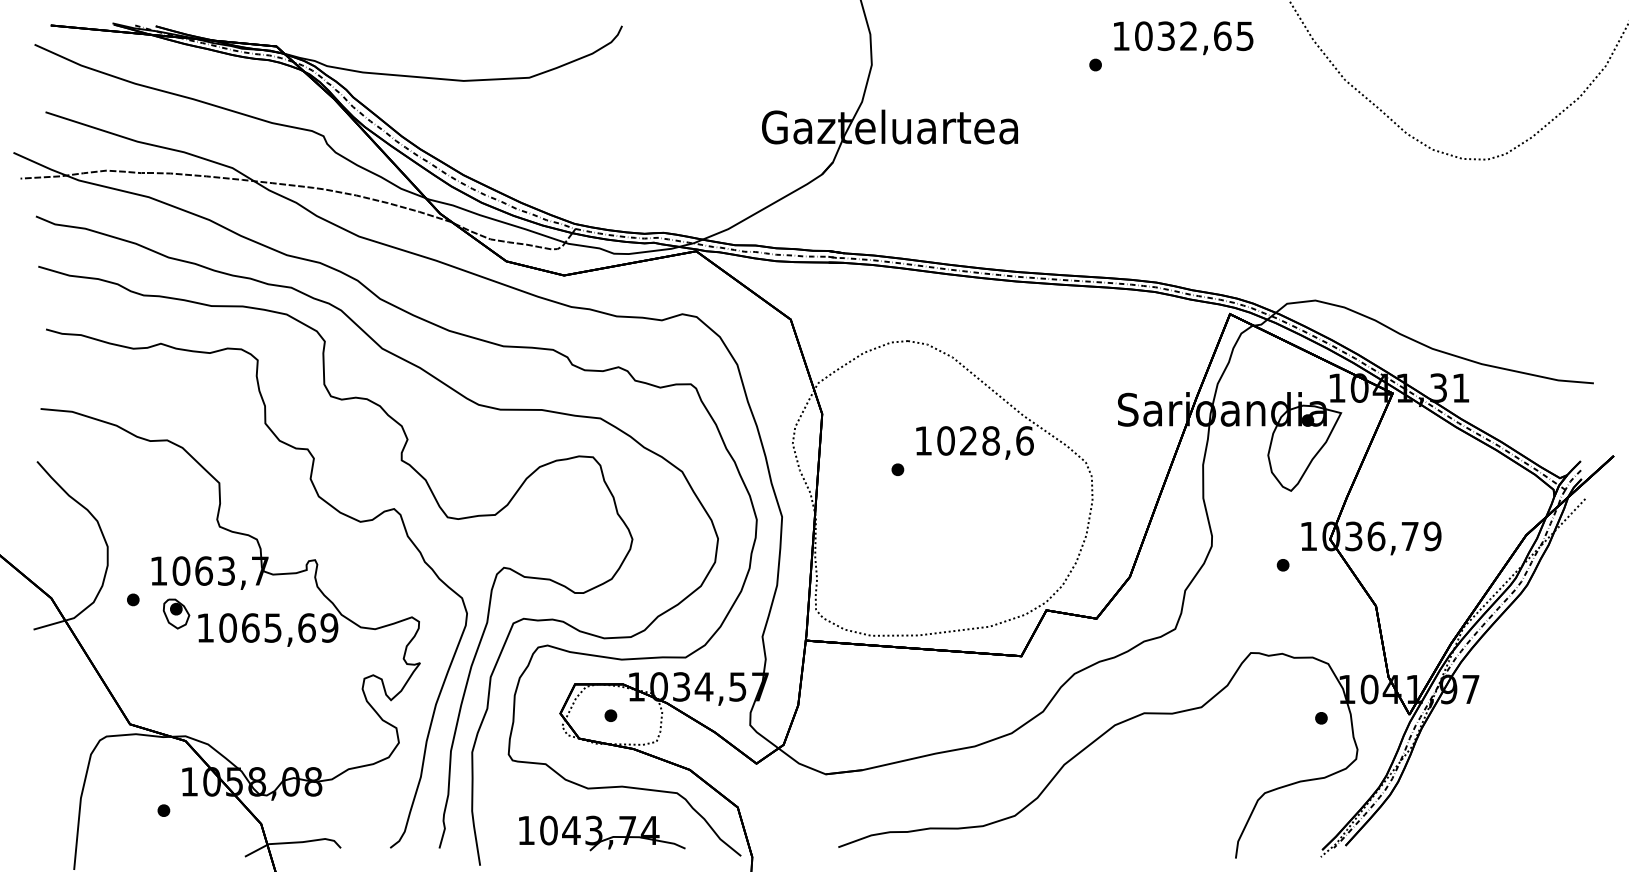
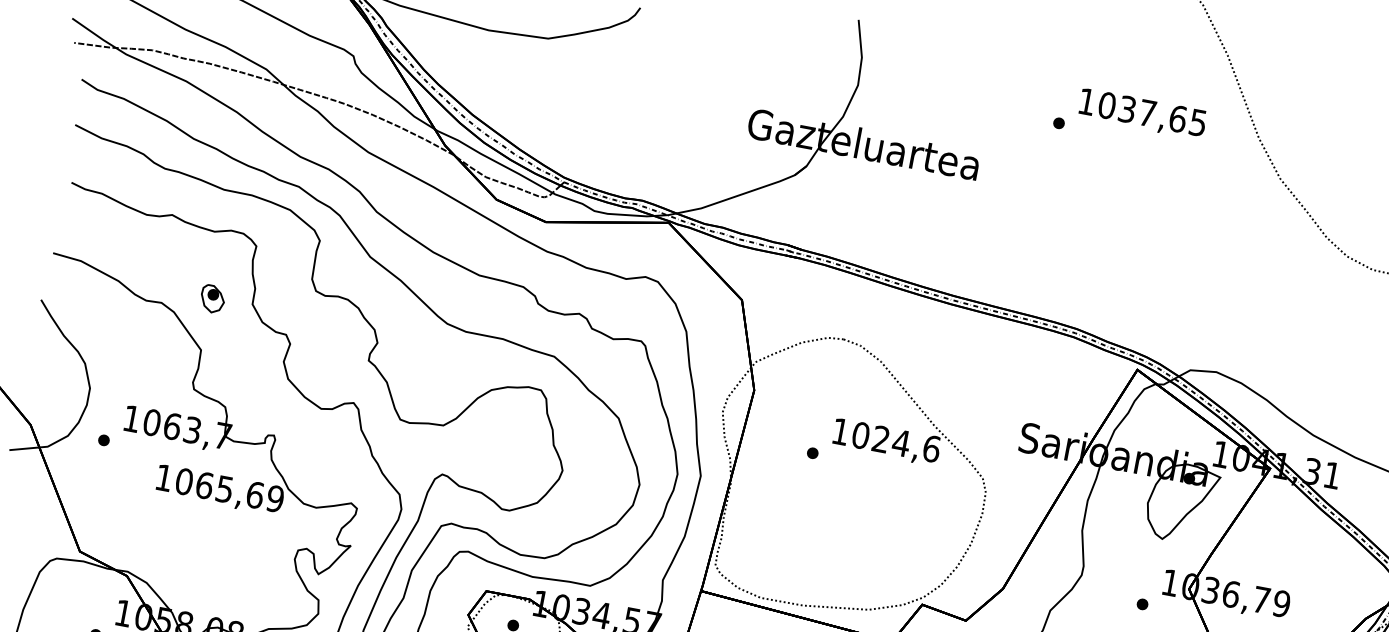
text: (1188, 35) -> (1147, 112), 1032,65 -> 1037,65
text: (990, 440) -> (900, 442), 1028,6 -> 1024,6
part: (176, 613) -> (212, 298), moved

